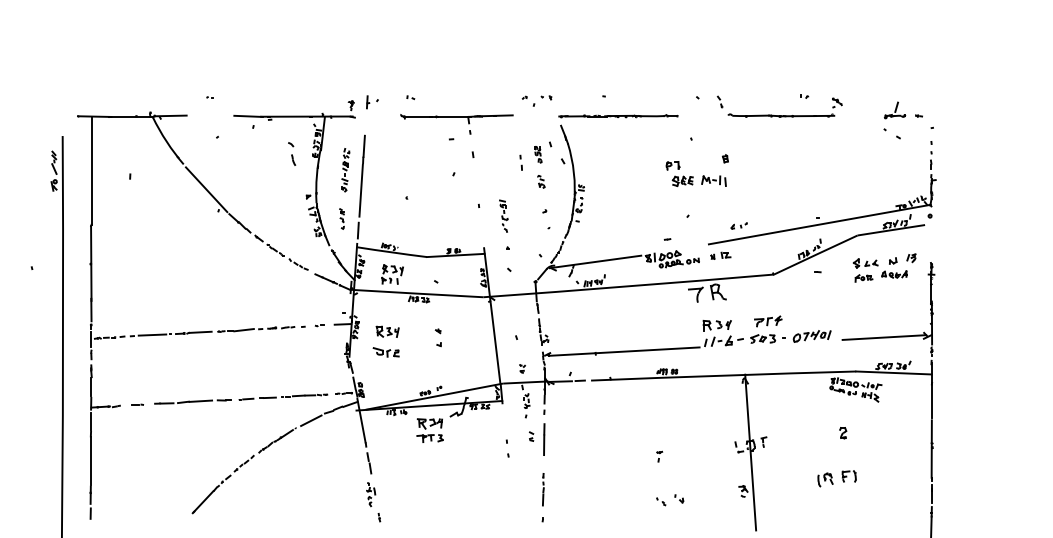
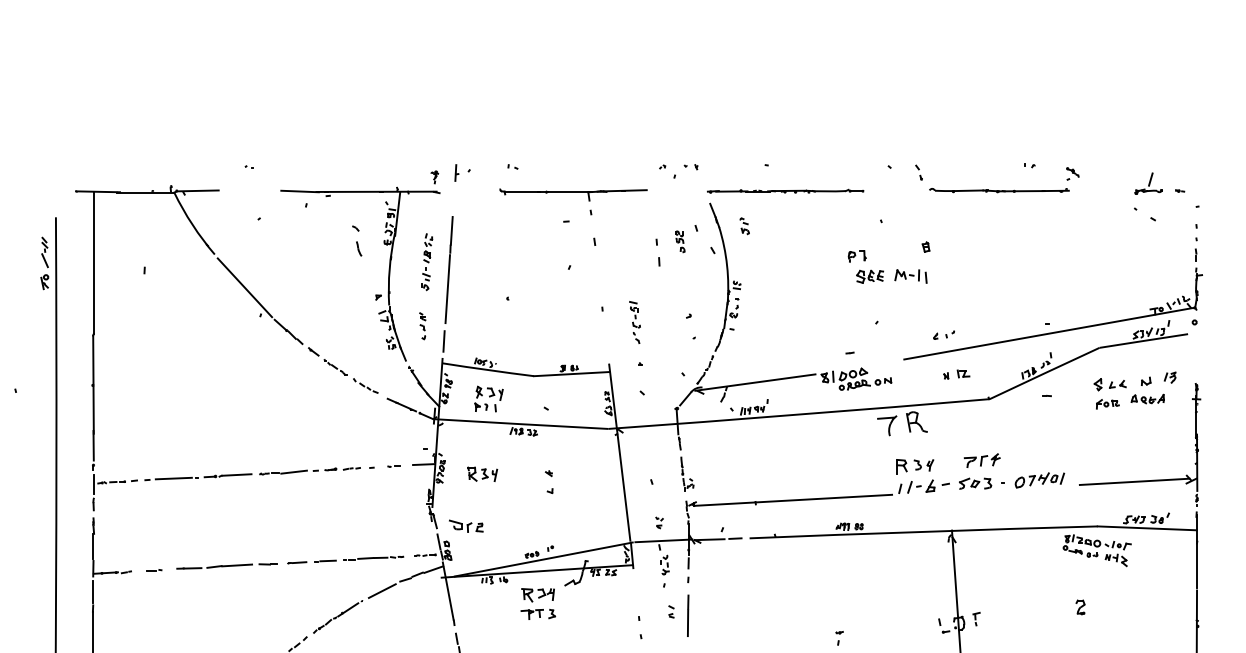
part: (520, 162) -> (656, 252), size x1.4
part: (541, 181) -> (744, 225), moved
part: (720, 255) -> (956, 374), moved
part: (385, 352) -> (465, 526), moved

